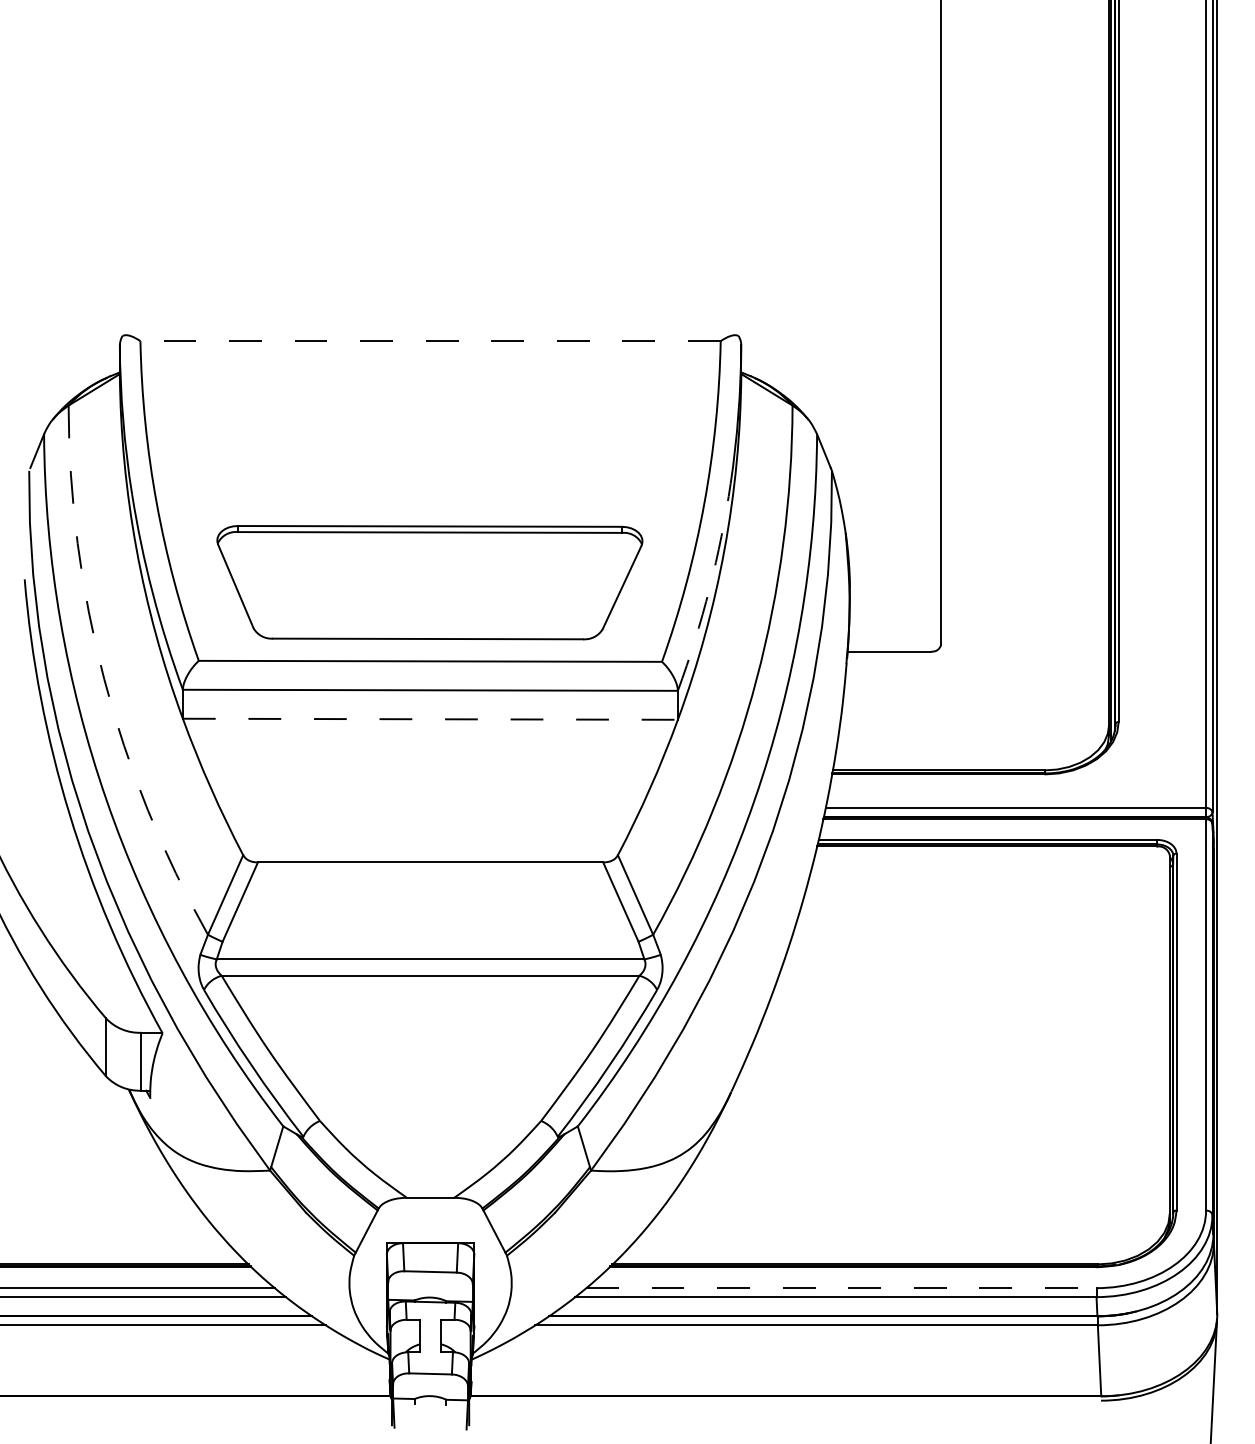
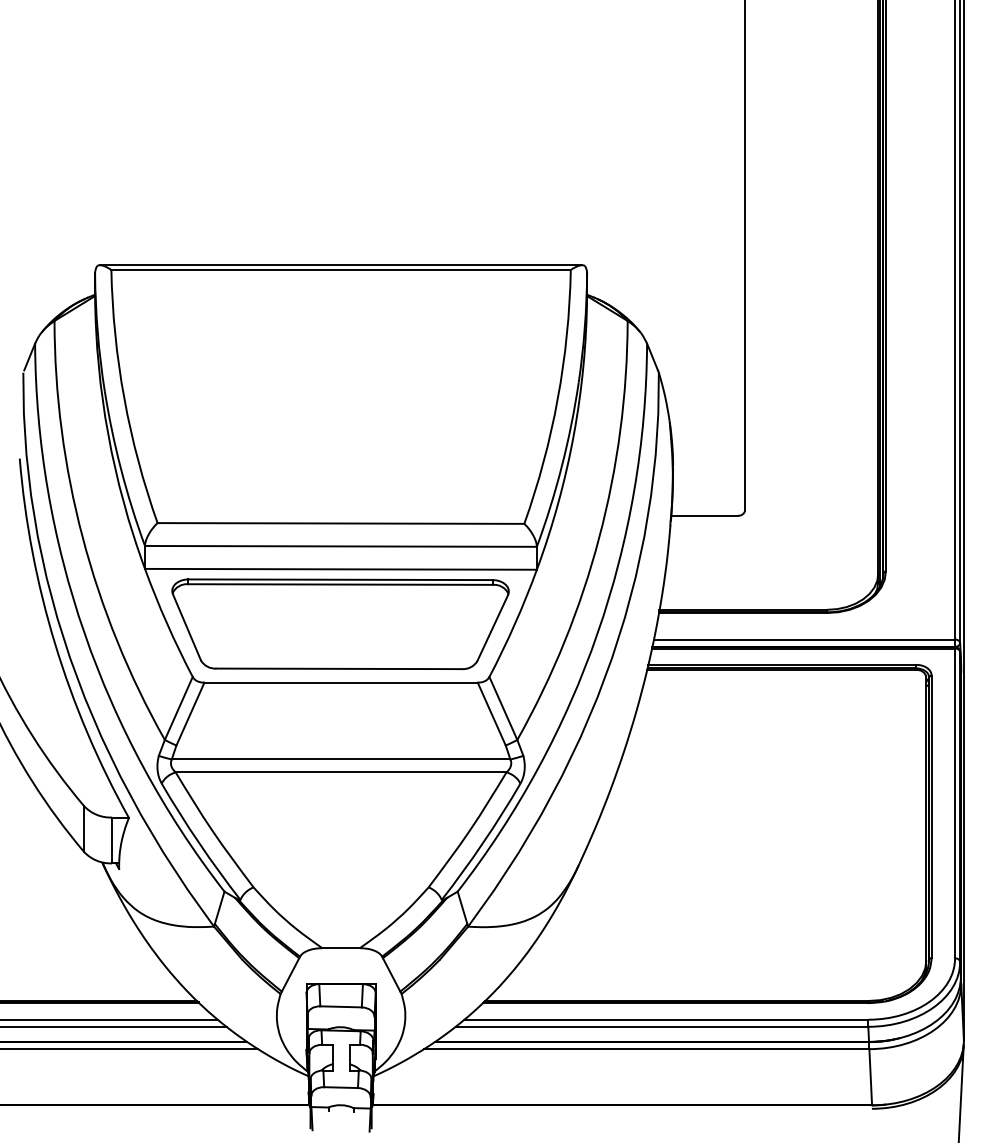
line: (430, 335) -> (341, 265), added
line: (430, 341) -> (341, 270), dashed -> solid
part: (429, 582) -> (340, 624), moved
arc: (709, 588) -> (561, 465), dashed -> solid
arc: (104, 679) -> (82, 537), dashed -> solid
line: (430, 719) -> (341, 569), dashed -> solid
line: (841, 1288) -> (666, 1019), dashed -> solid

